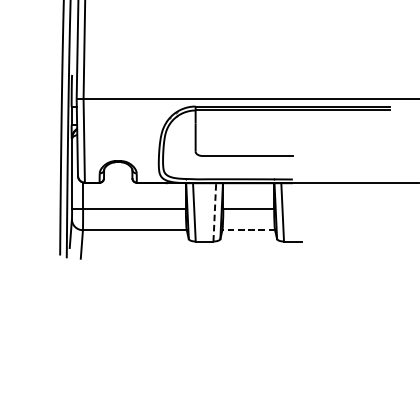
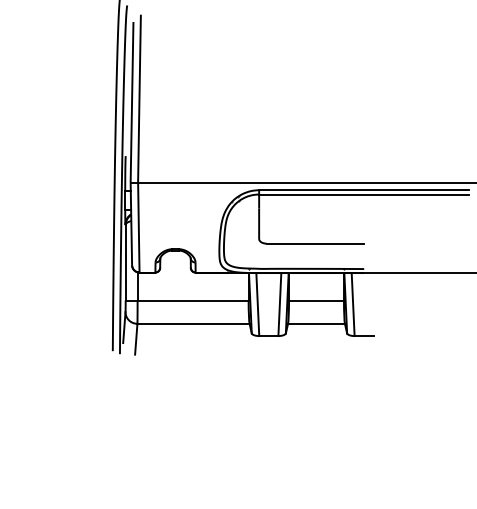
line: (214, 212) -> (279, 304), dashed -> solid
line: (248, 229) -> (316, 323), dashed -> solid

